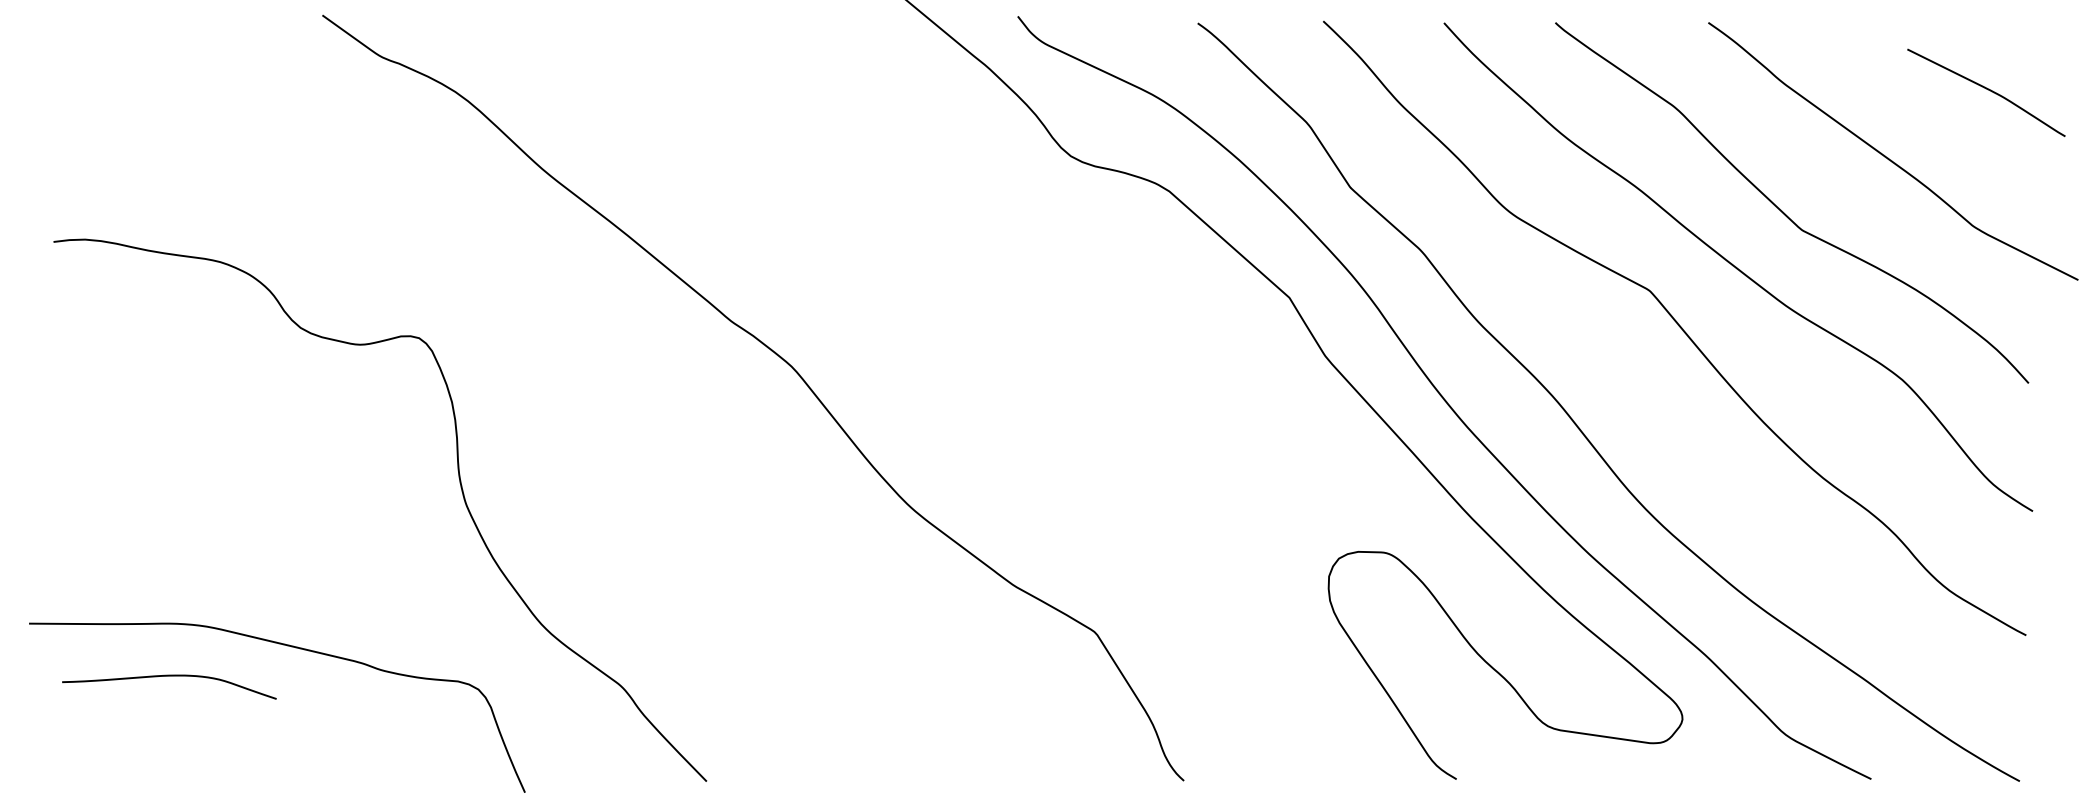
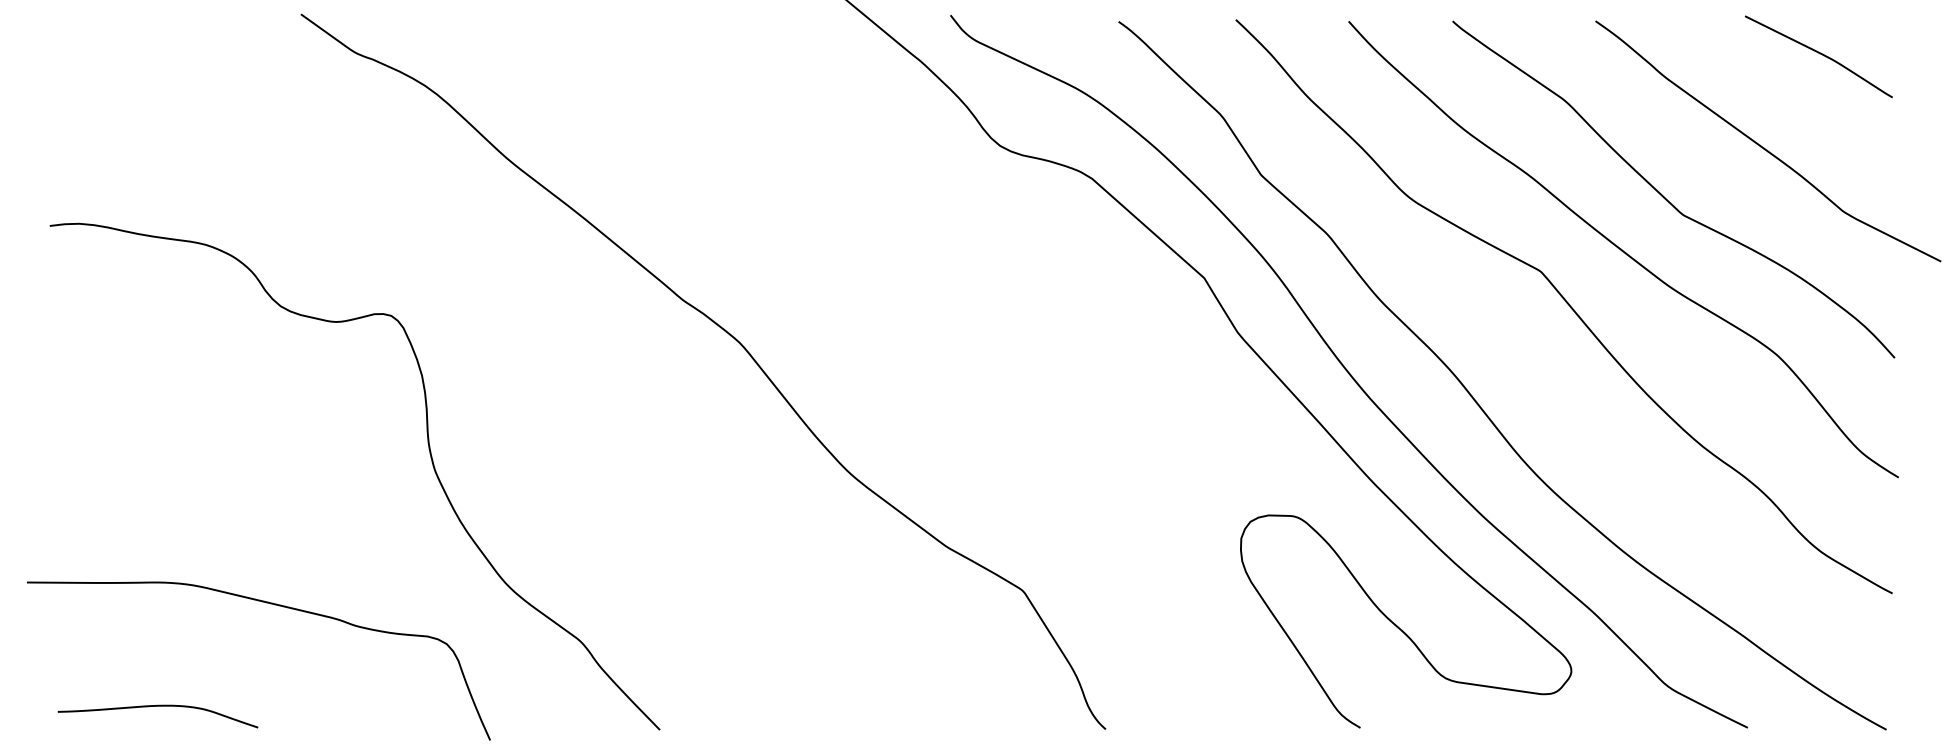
curve: (1988, 90) -> (1820, 54), moved
curve: (169, 676) -> (158, 706), moved

